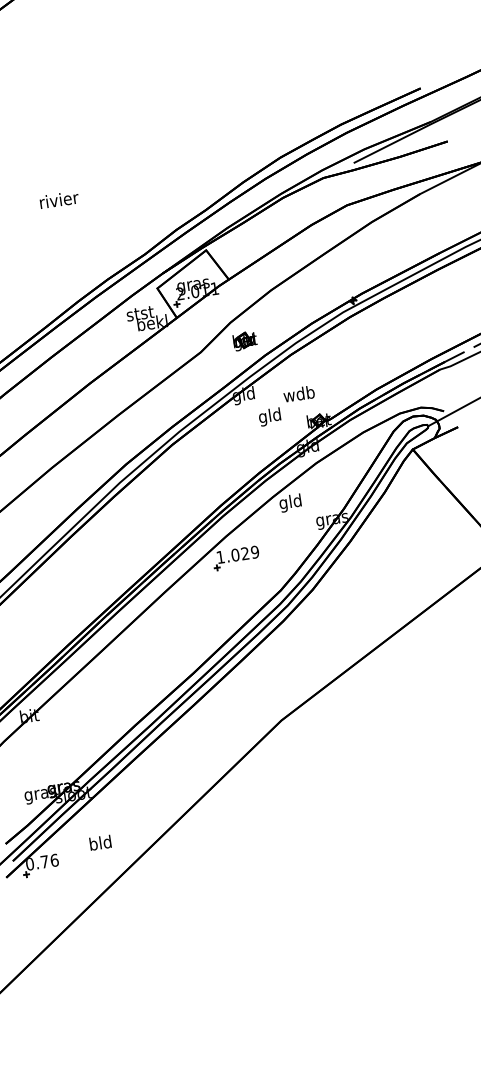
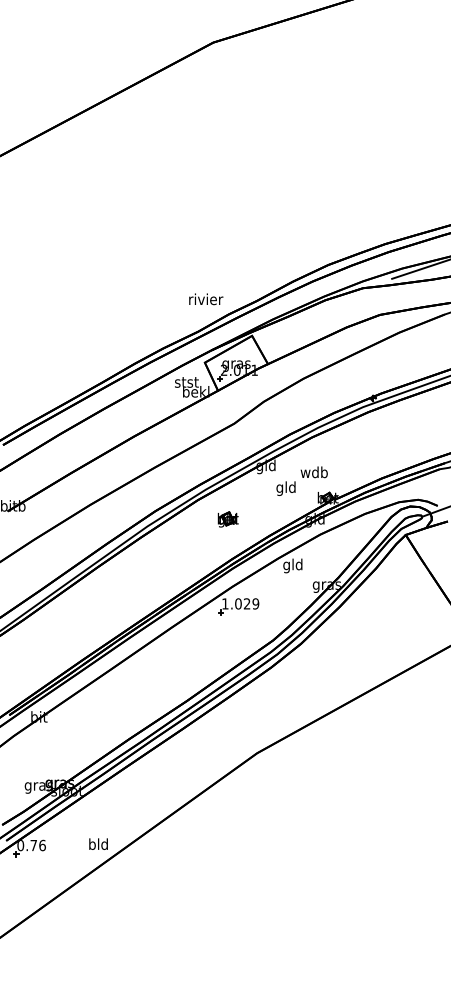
text: (59, 200) -> (206, 299), moved
part: (244, 341) -> (227, 519), moved
text: (100, 842) -> (98, 843), moved

